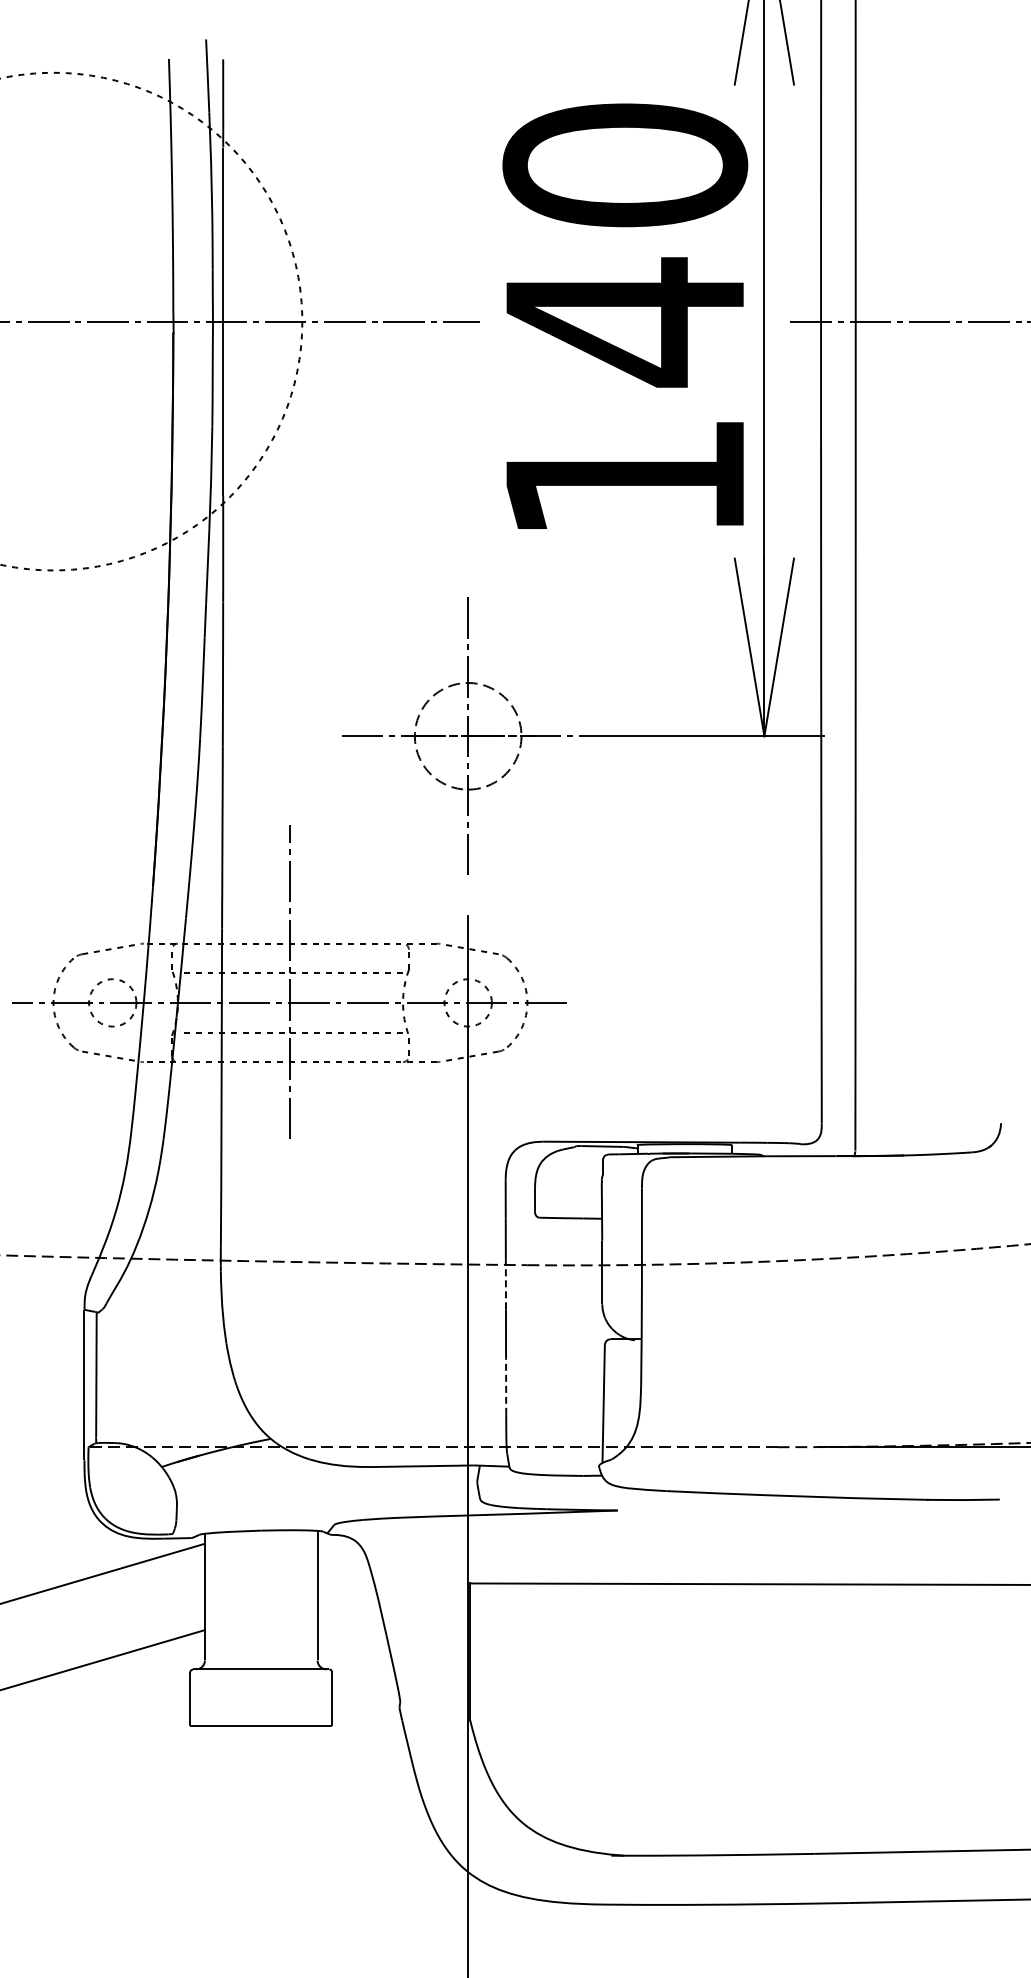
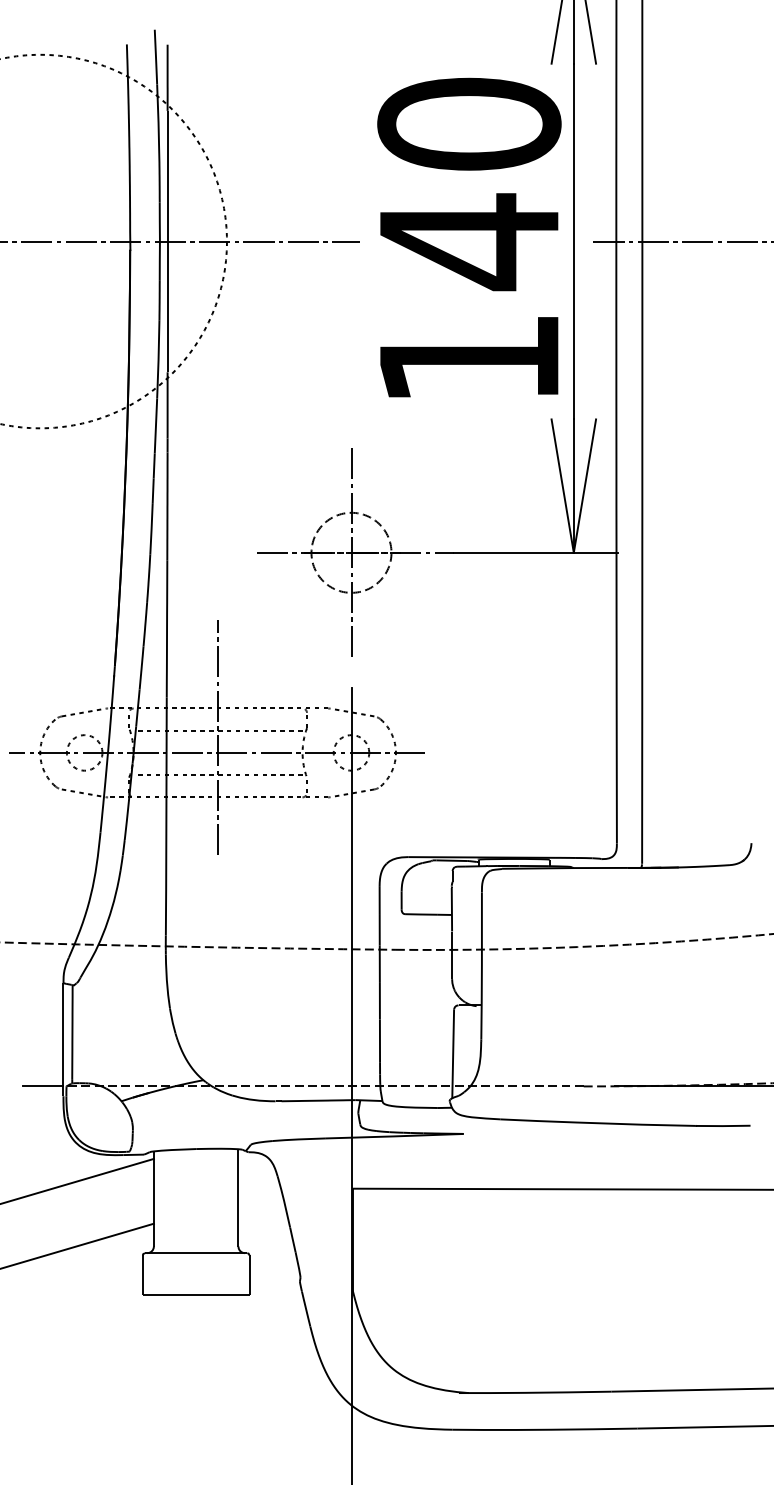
line: (505, 1283) -> (379, 963), dashed -> solid
line: (506, 1386) -> (380, 1040), dashed -> solid
line: (57, 1447) -> (43, 1086), added

